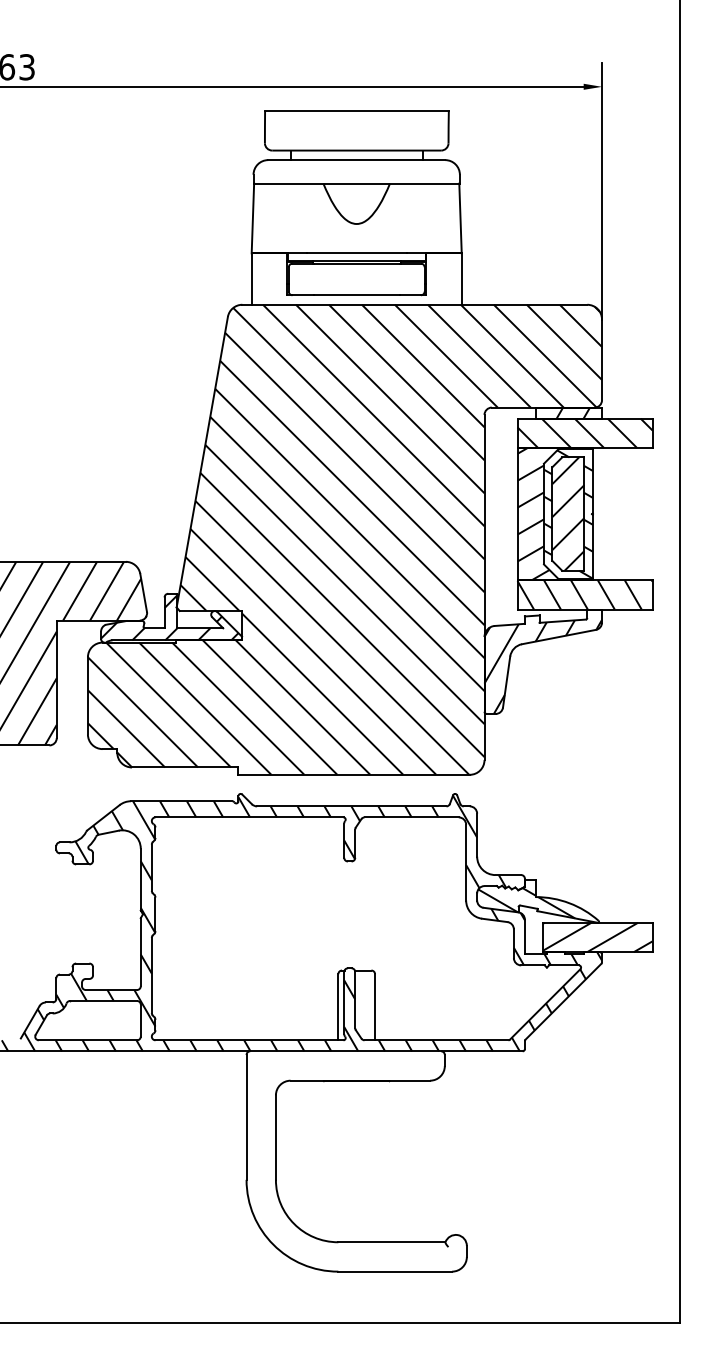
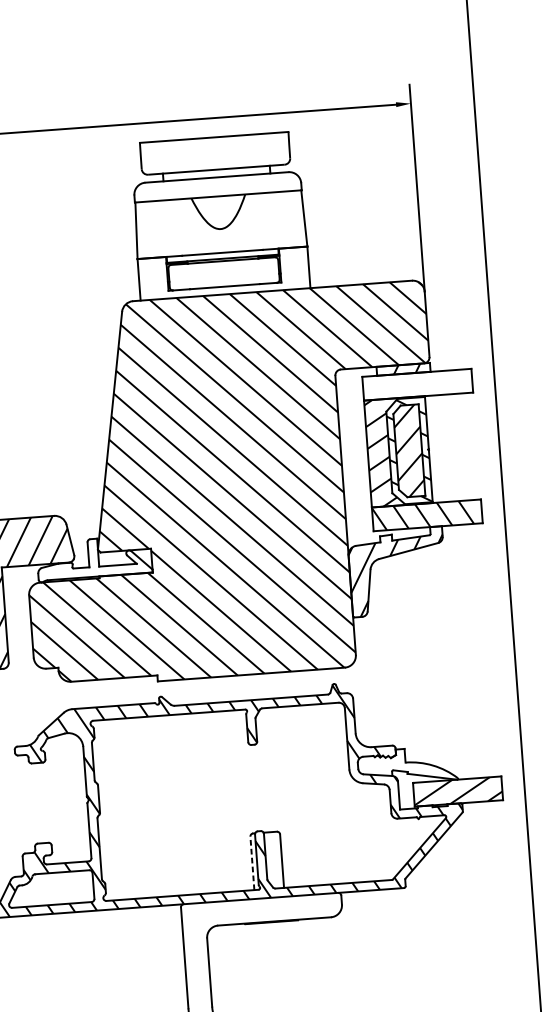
hatch: (584, 433) -> (417, 384), removed
hatch: (169, 617) -> (92, 558), removed
hatch: (526, 903) -> (398, 768), removed
line: (338, 1006) -> (252, 862), solid -> dashed

